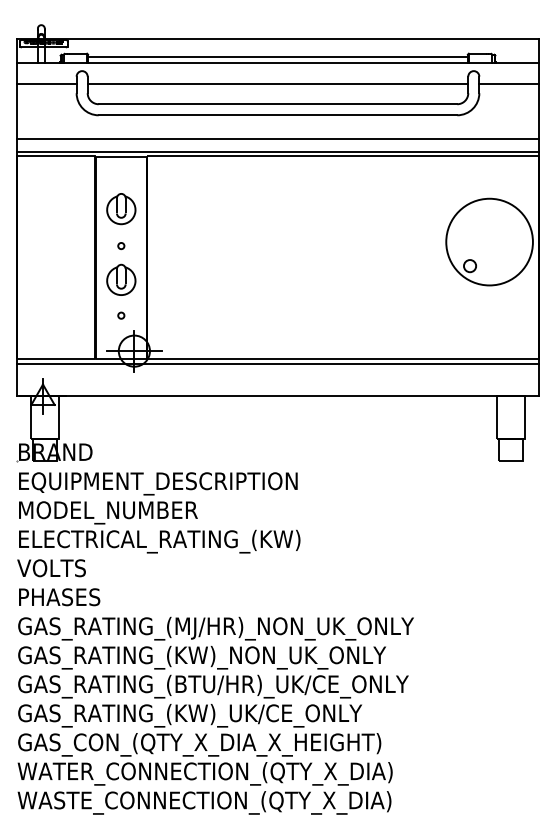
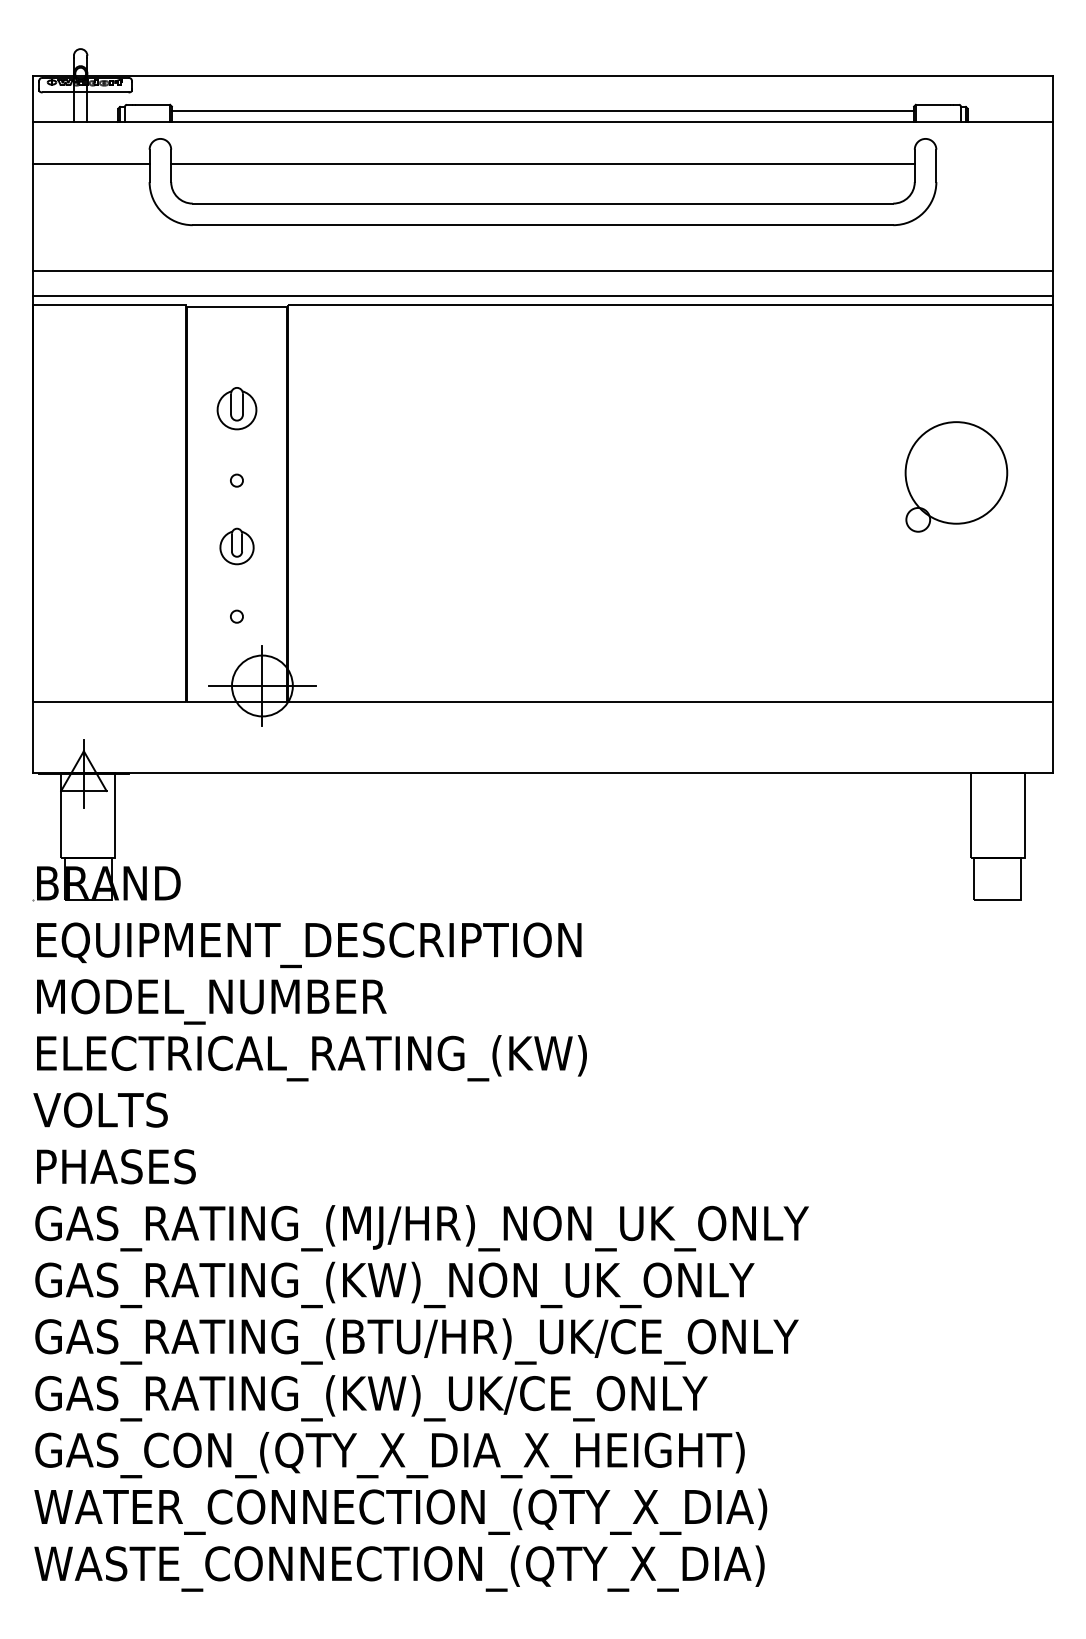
line: (509, 84) -> (995, 165), removed
part: (121, 209) -> (237, 409), size x0.7
circle: (489, 241) -> (956, 471), size x0.6
part: (121, 279) -> (237, 545), size x0.6
line: (277, 364) -> (542, 712), removed

